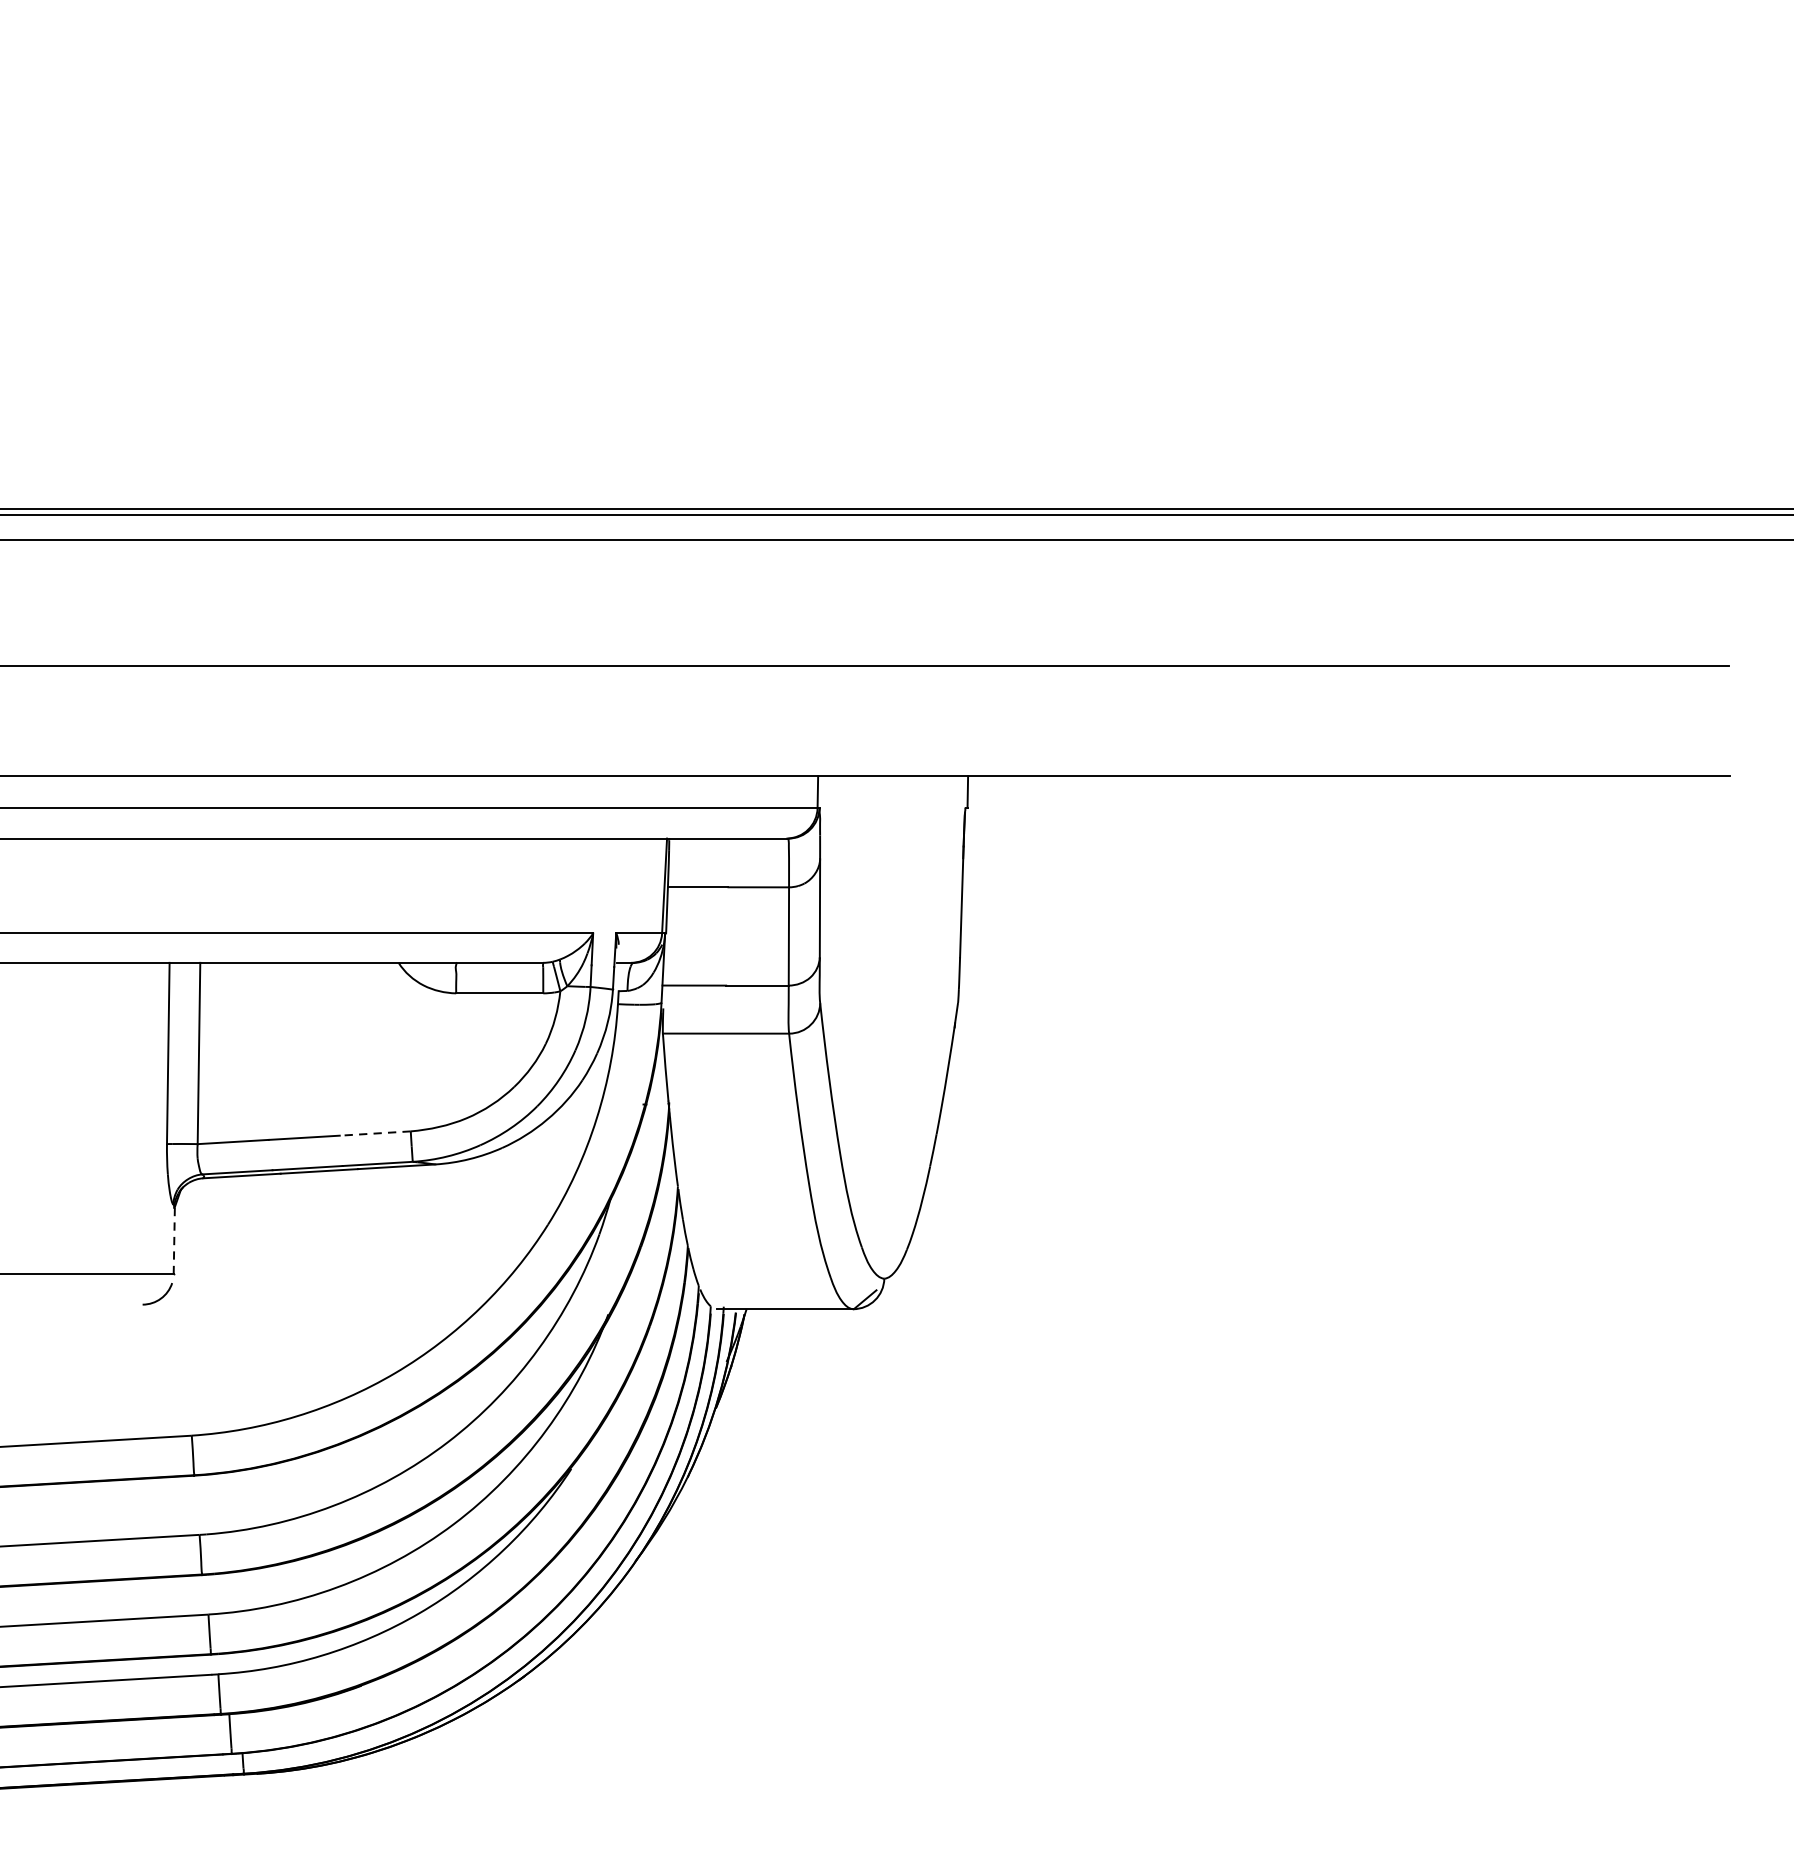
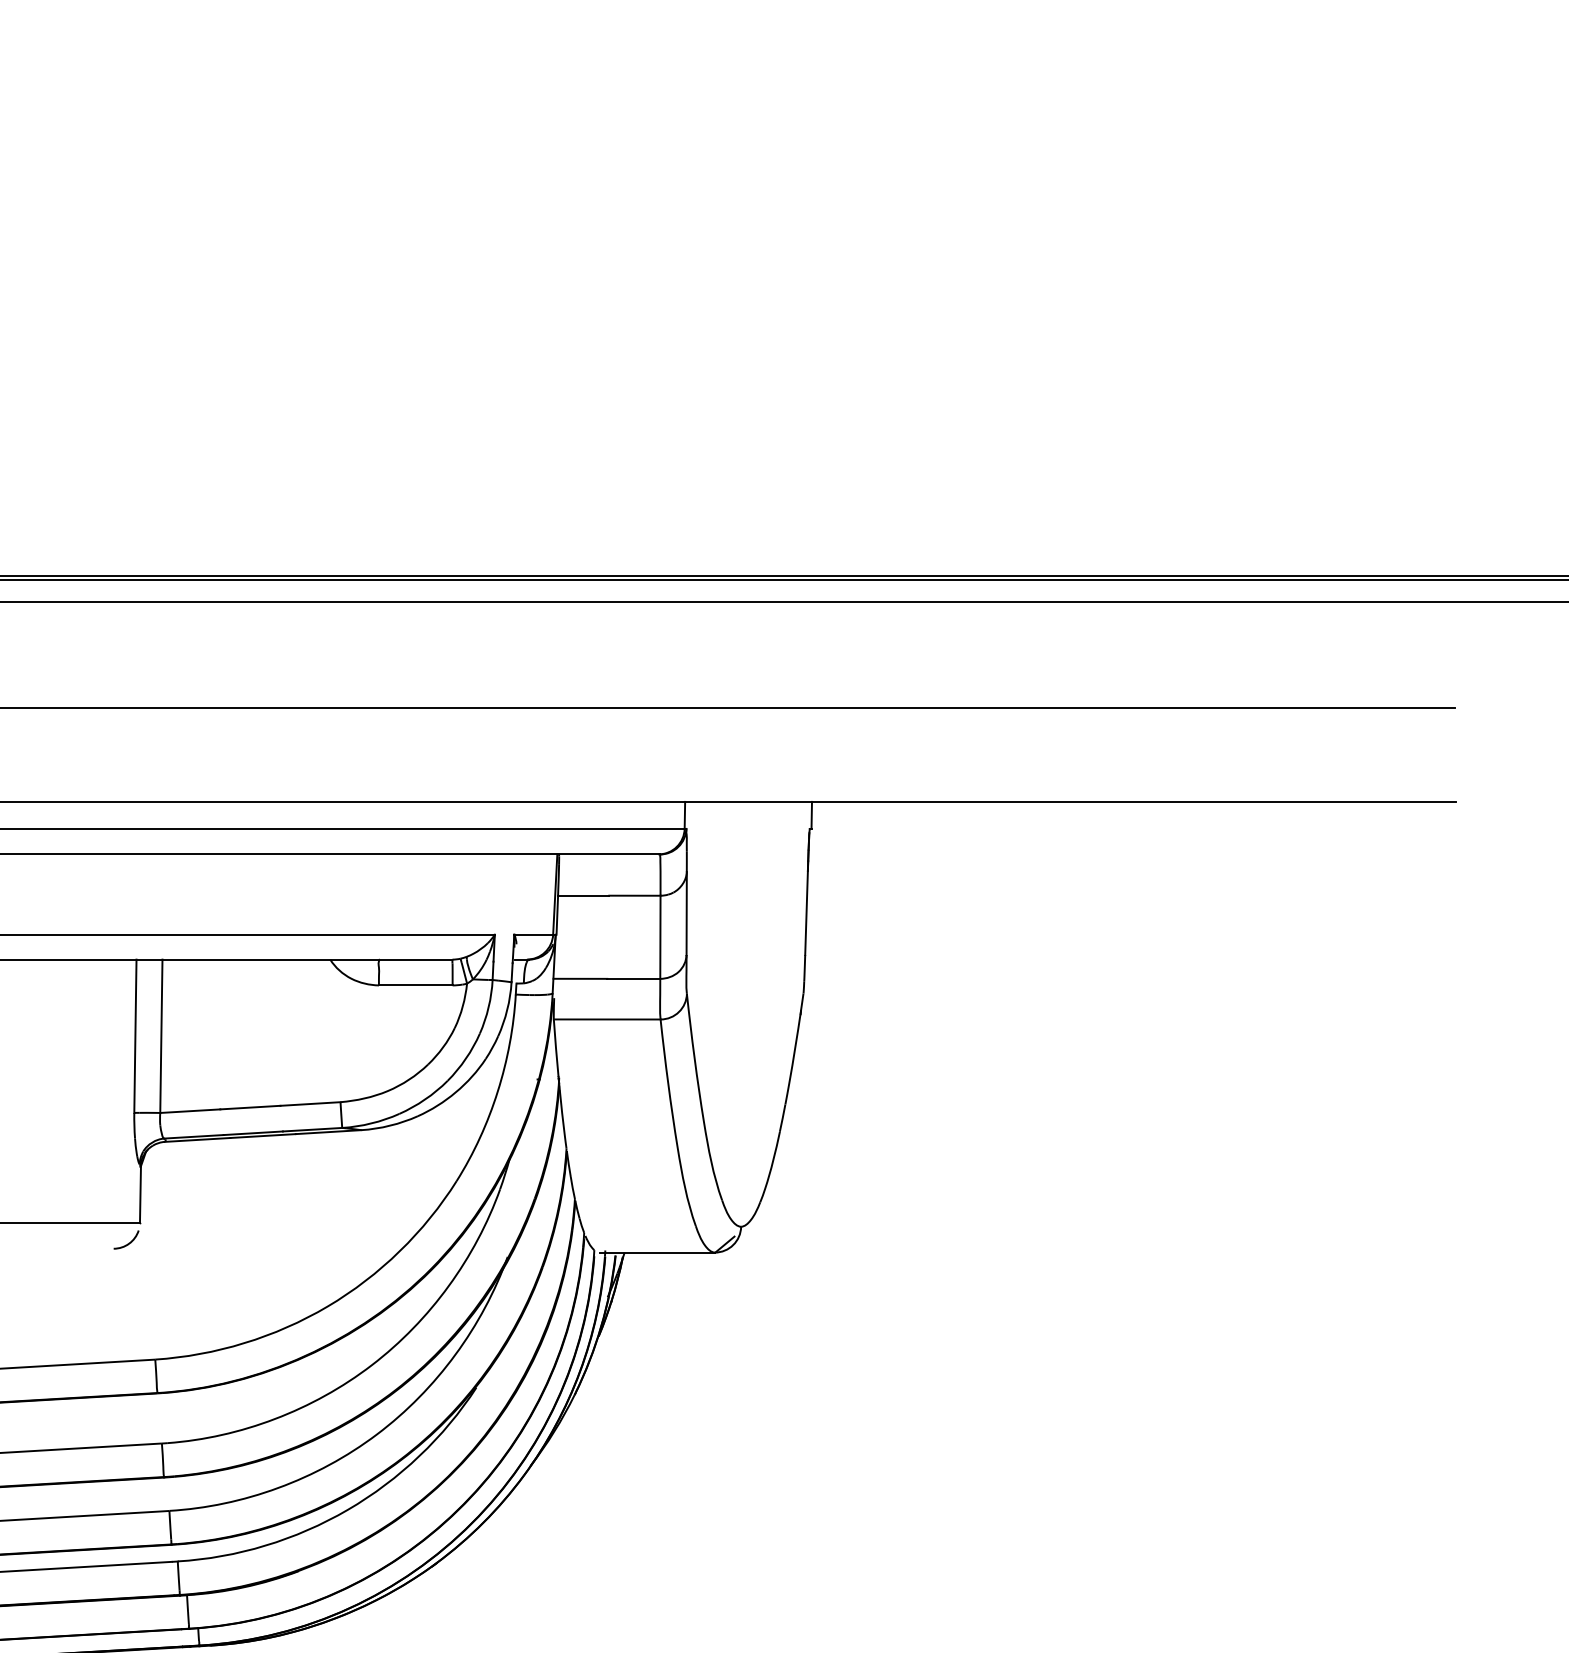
line: (374, 1134) -> (309, 1104), dashed -> solid
line: (174, 1240) -> (140, 1194), dashed -> solid

